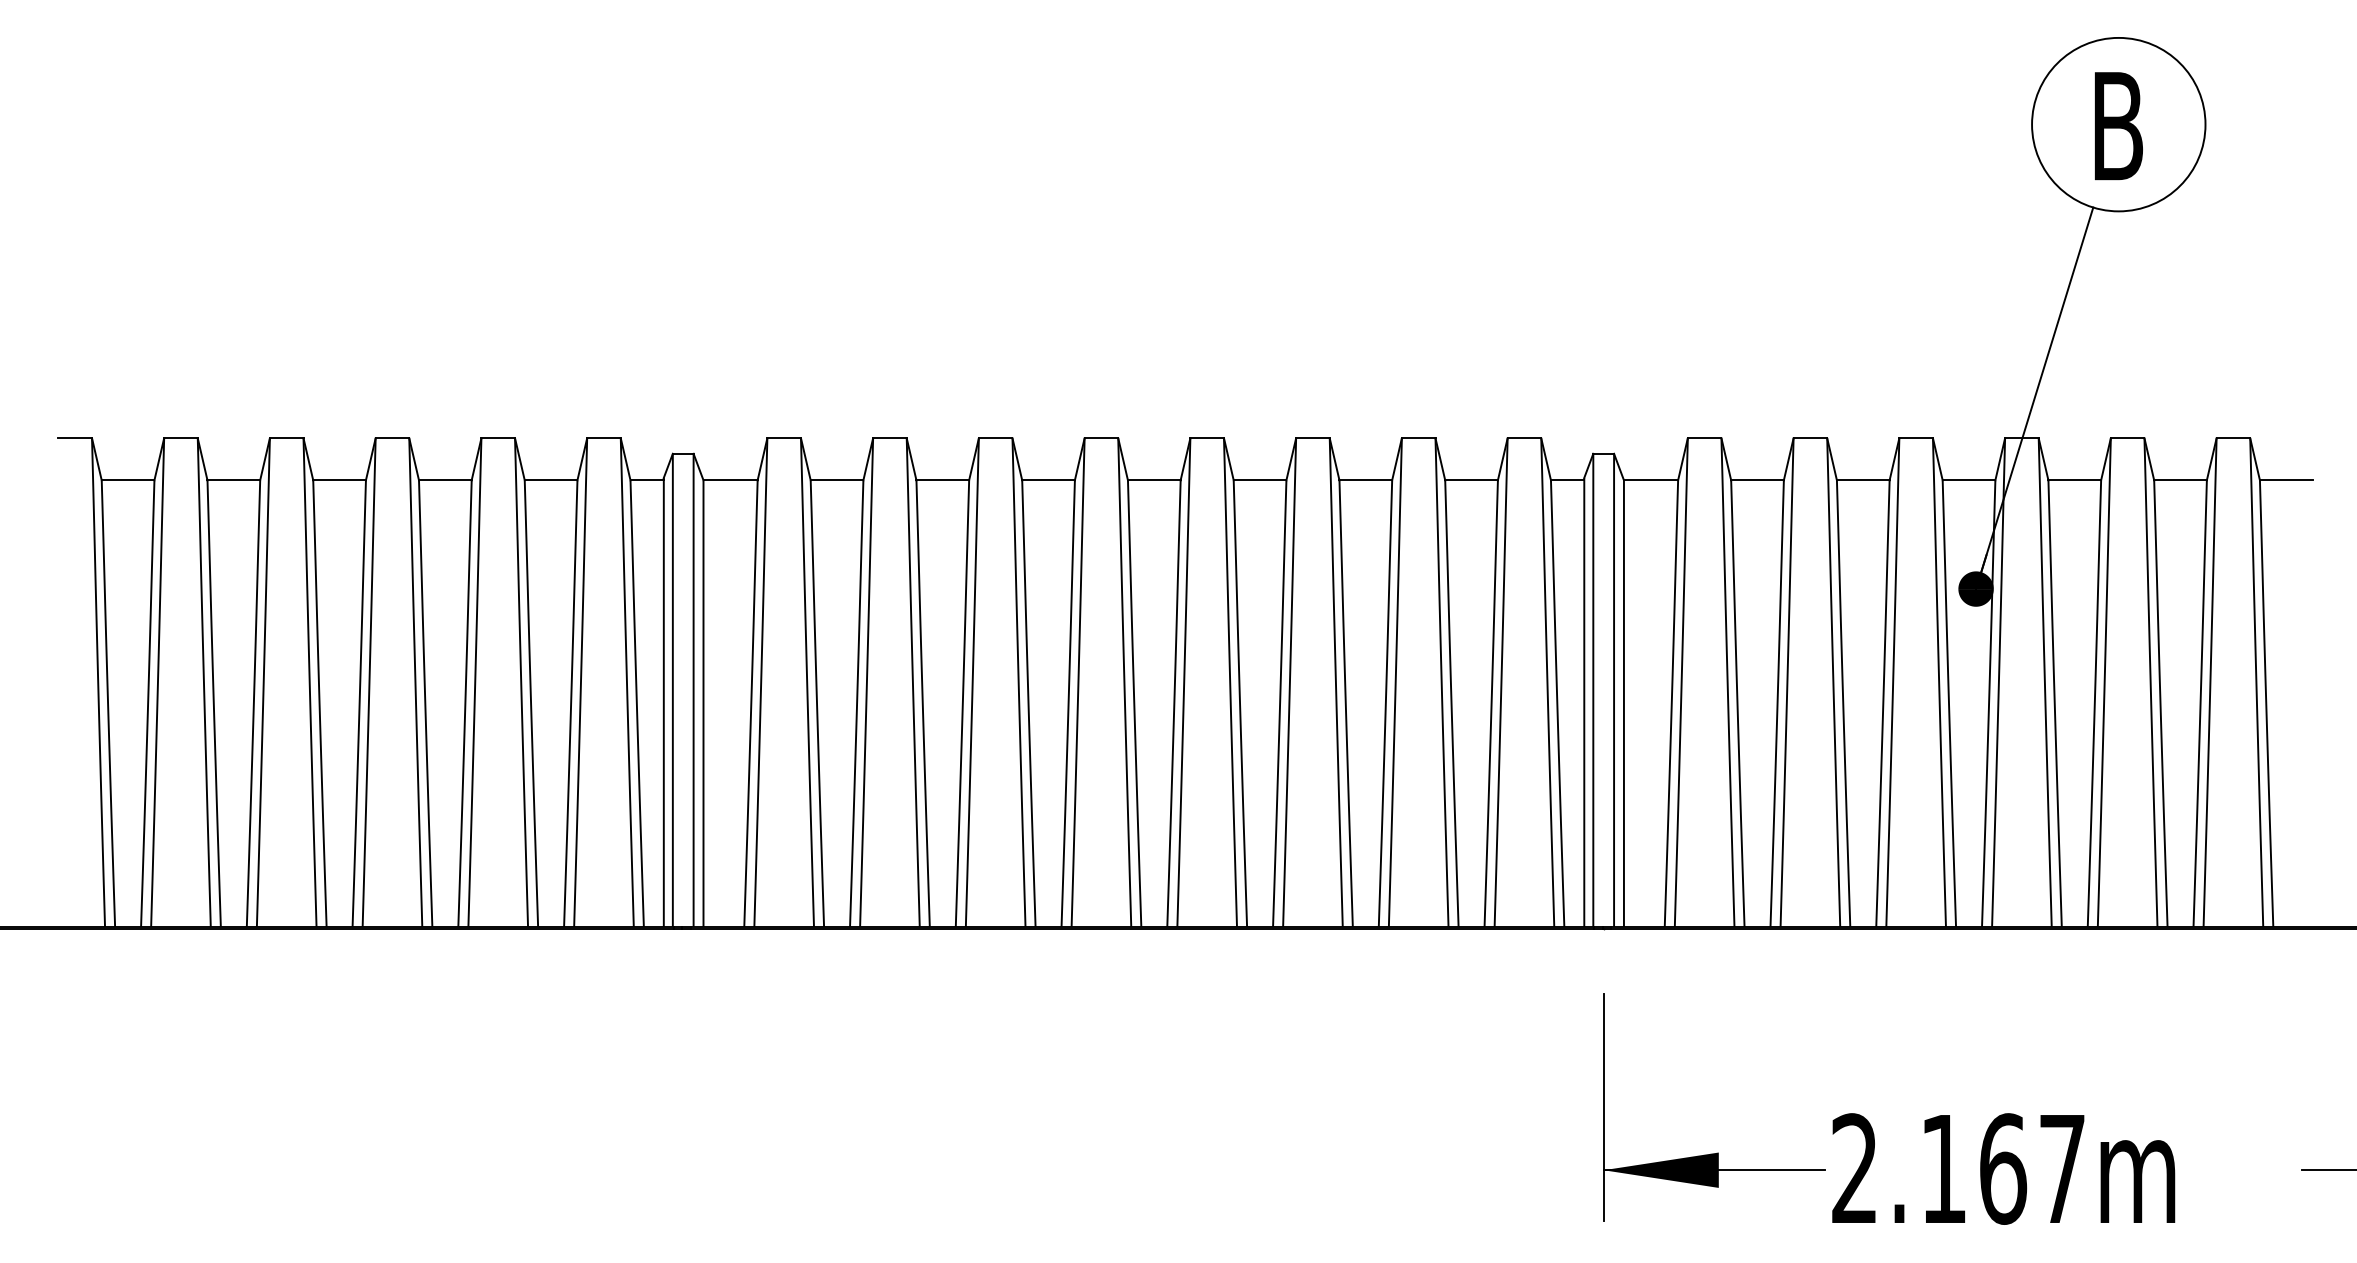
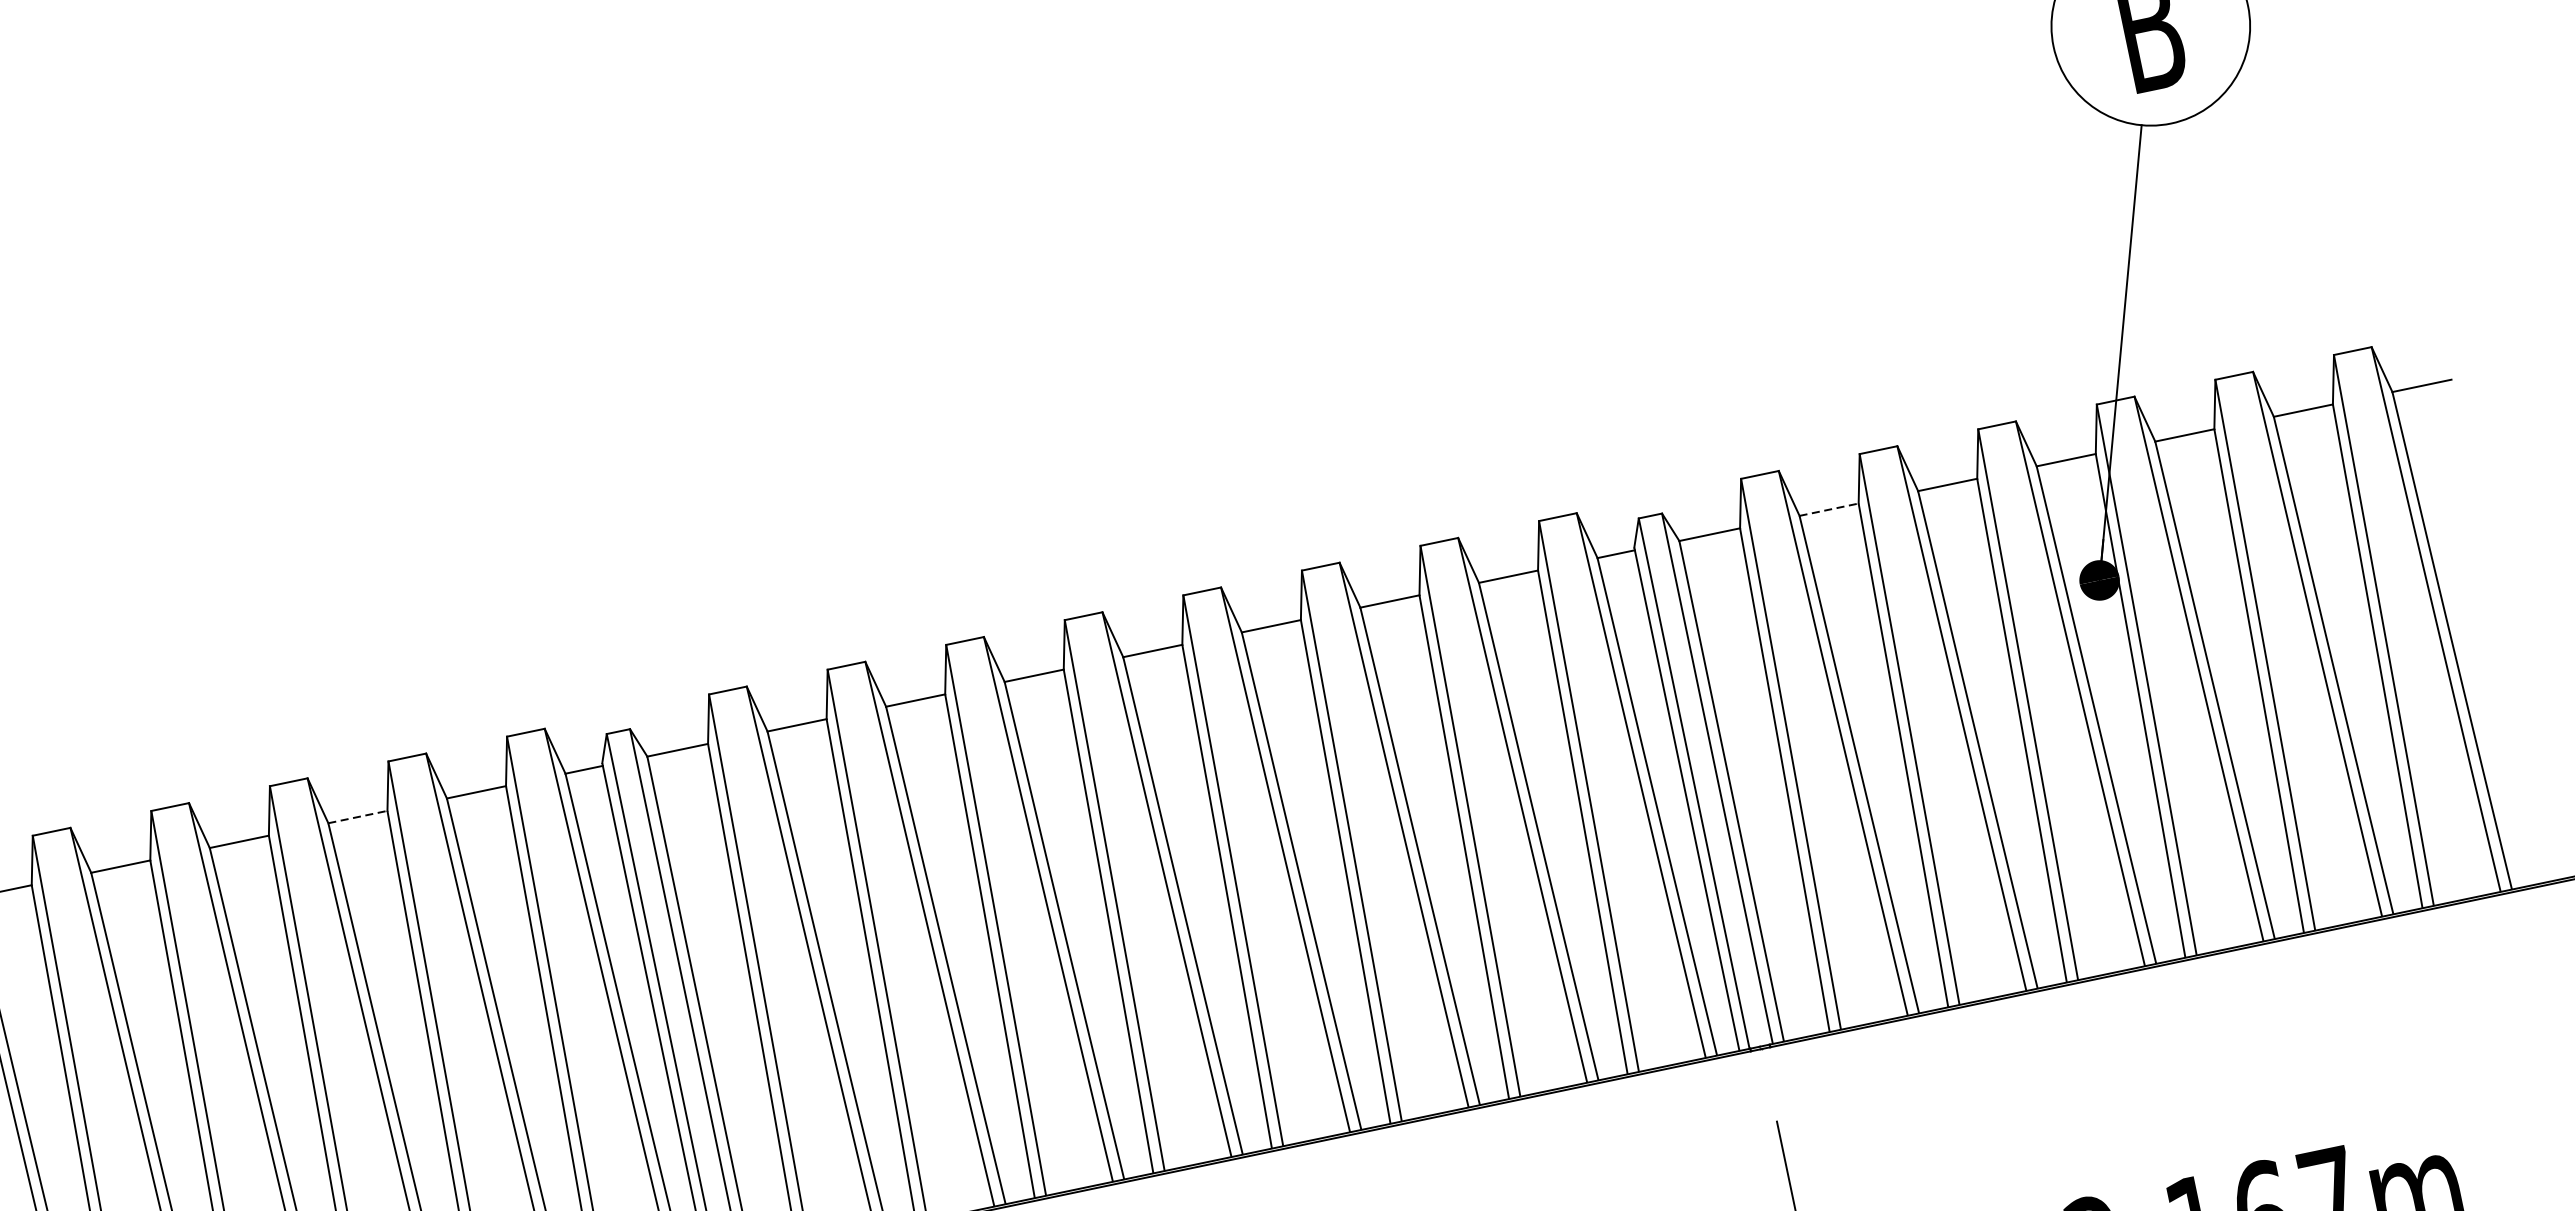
line: (445, 480) -> (358, 817), solid -> dashed
line: (1758, 480) -> (1830, 509), solid -> dashed

